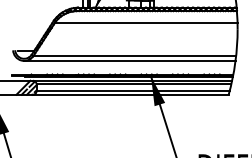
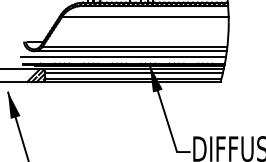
line: (122, 67) -> (123, 57), added

